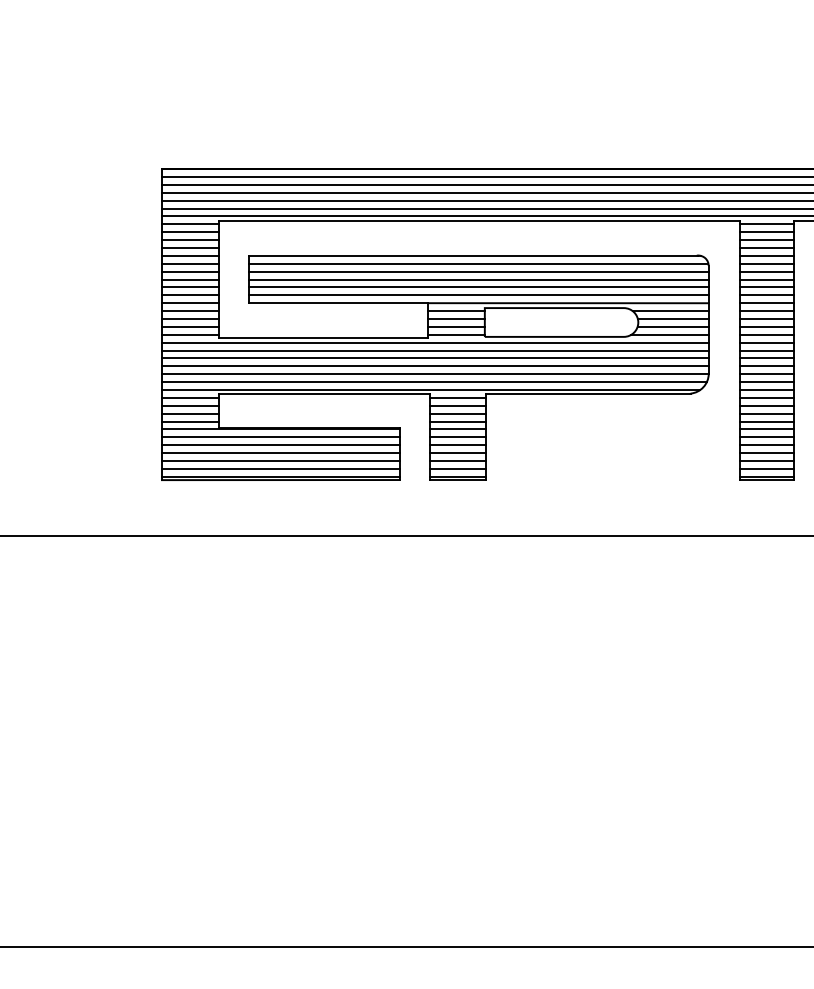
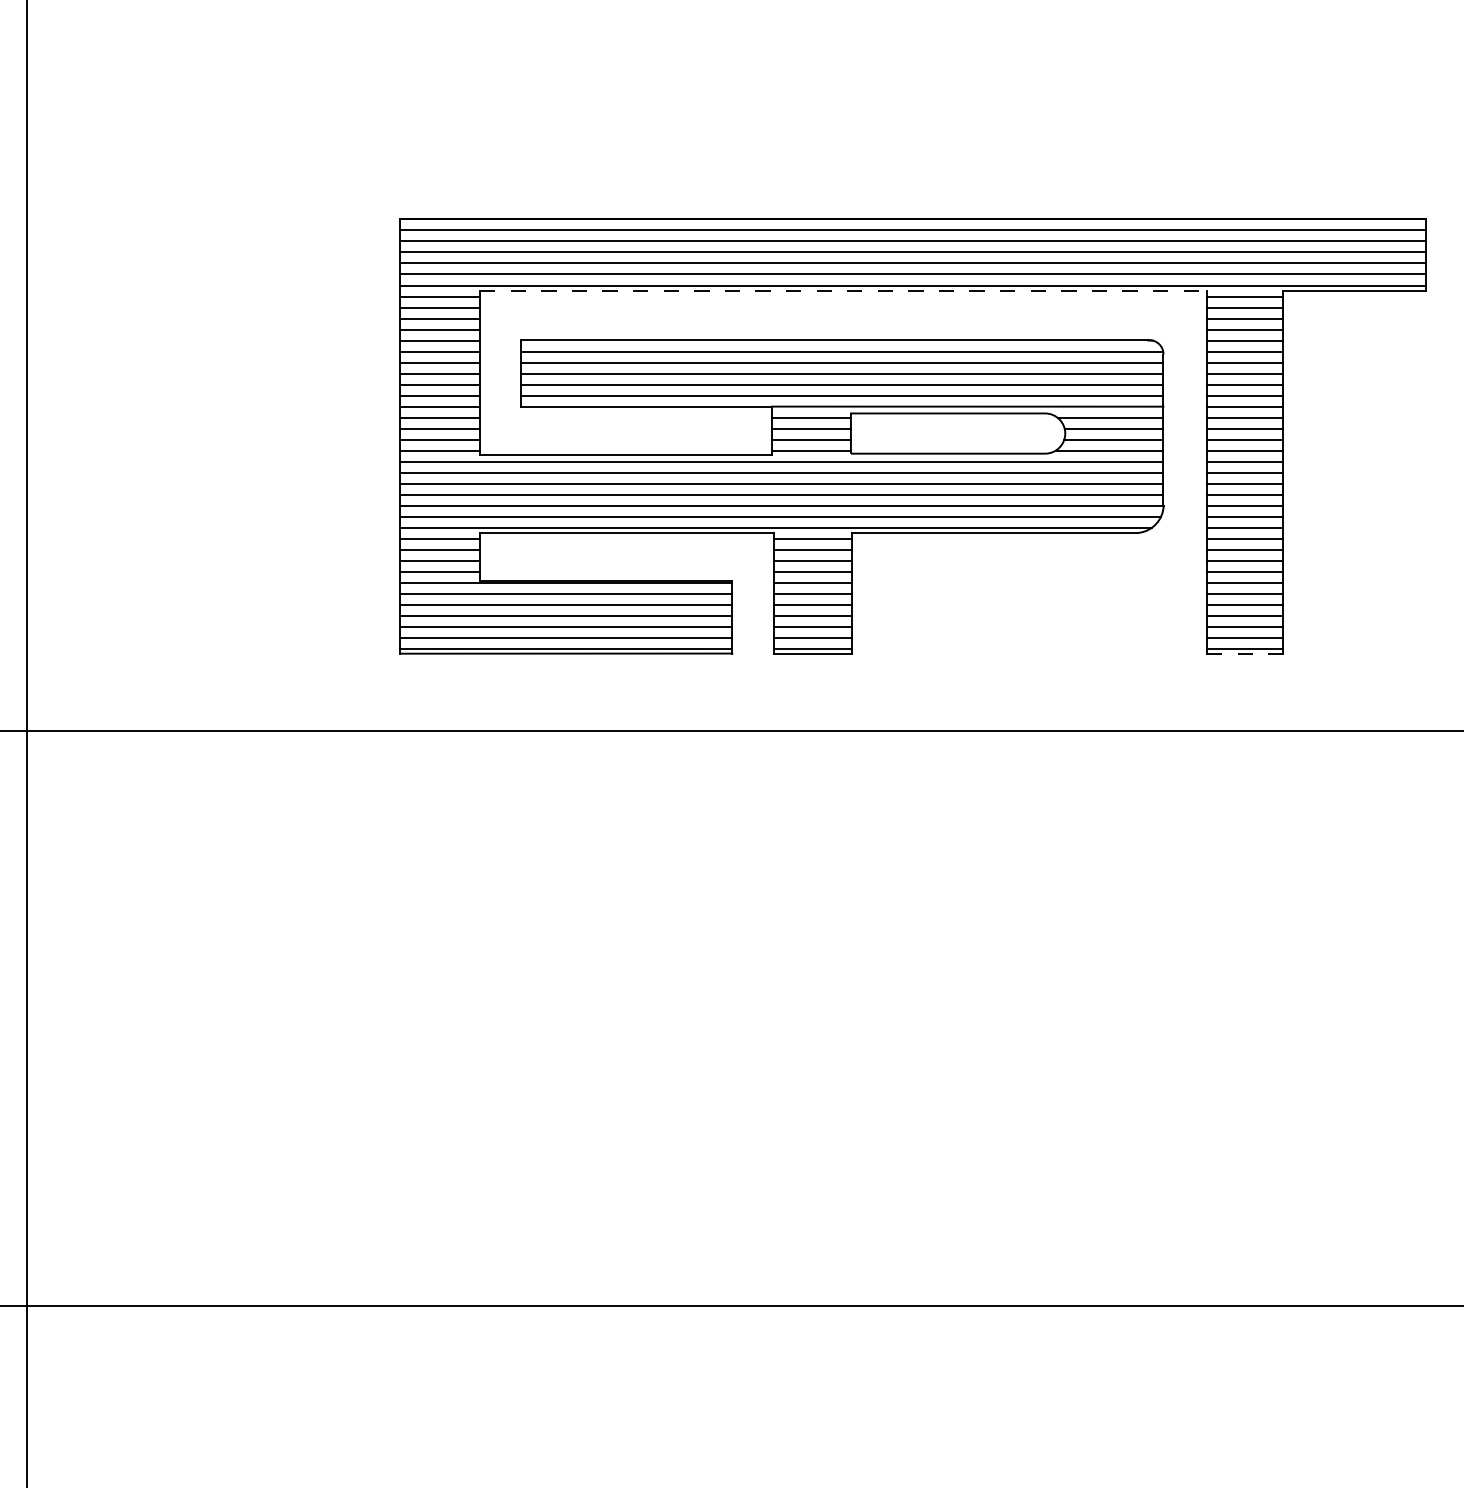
line: (480, 220) -> (844, 291), solid -> dashed
line: (767, 479) -> (1245, 653), solid -> dashed

